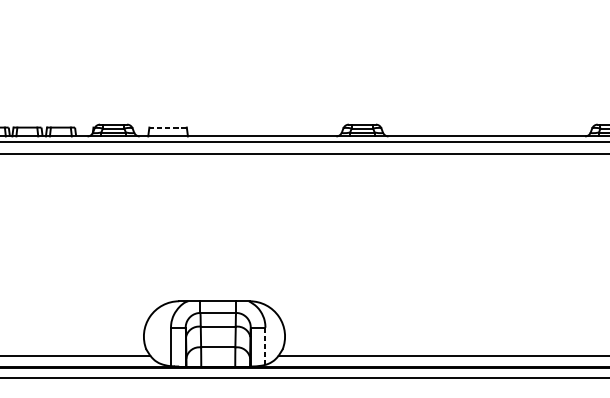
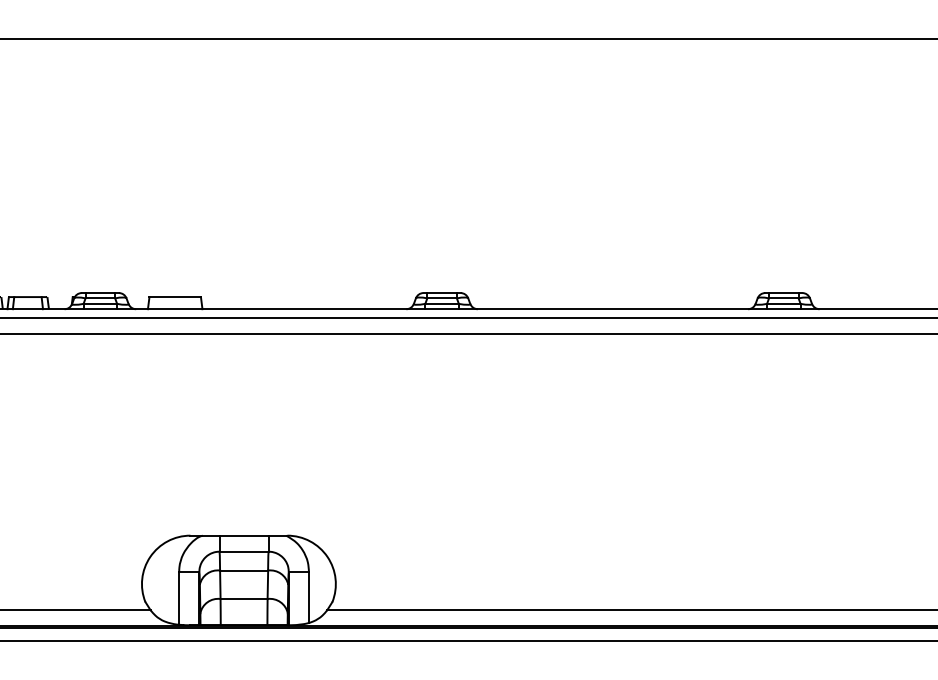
line: (168, 127) -> (175, 297), dashed -> solid
line: (265, 345) -> (308, 596), dashed -> solid

